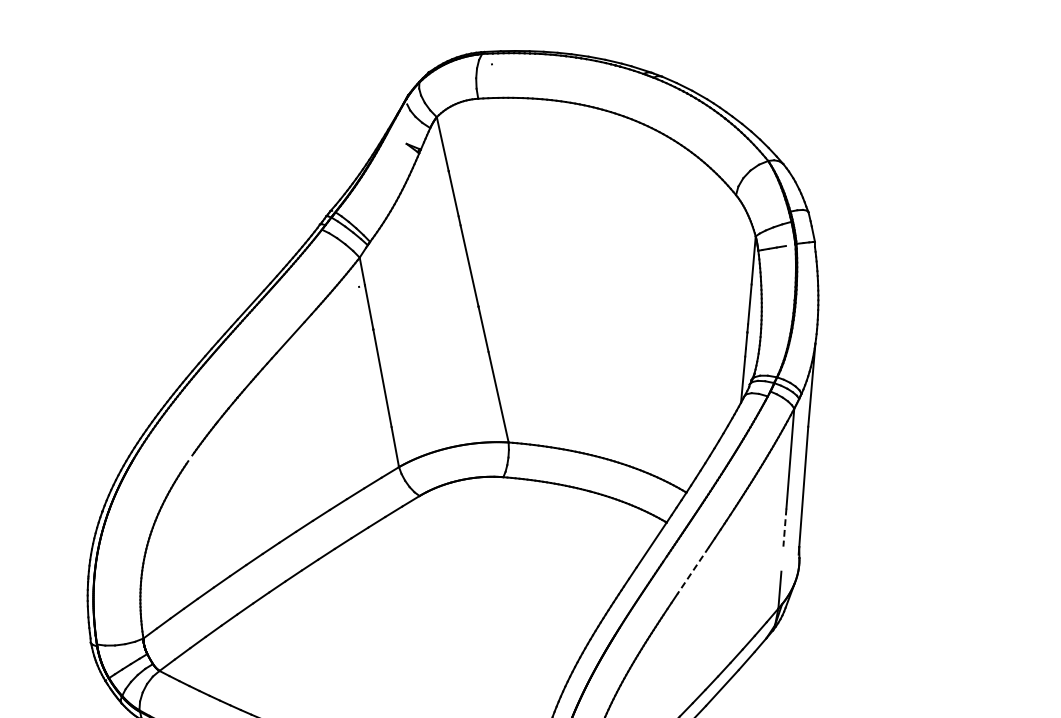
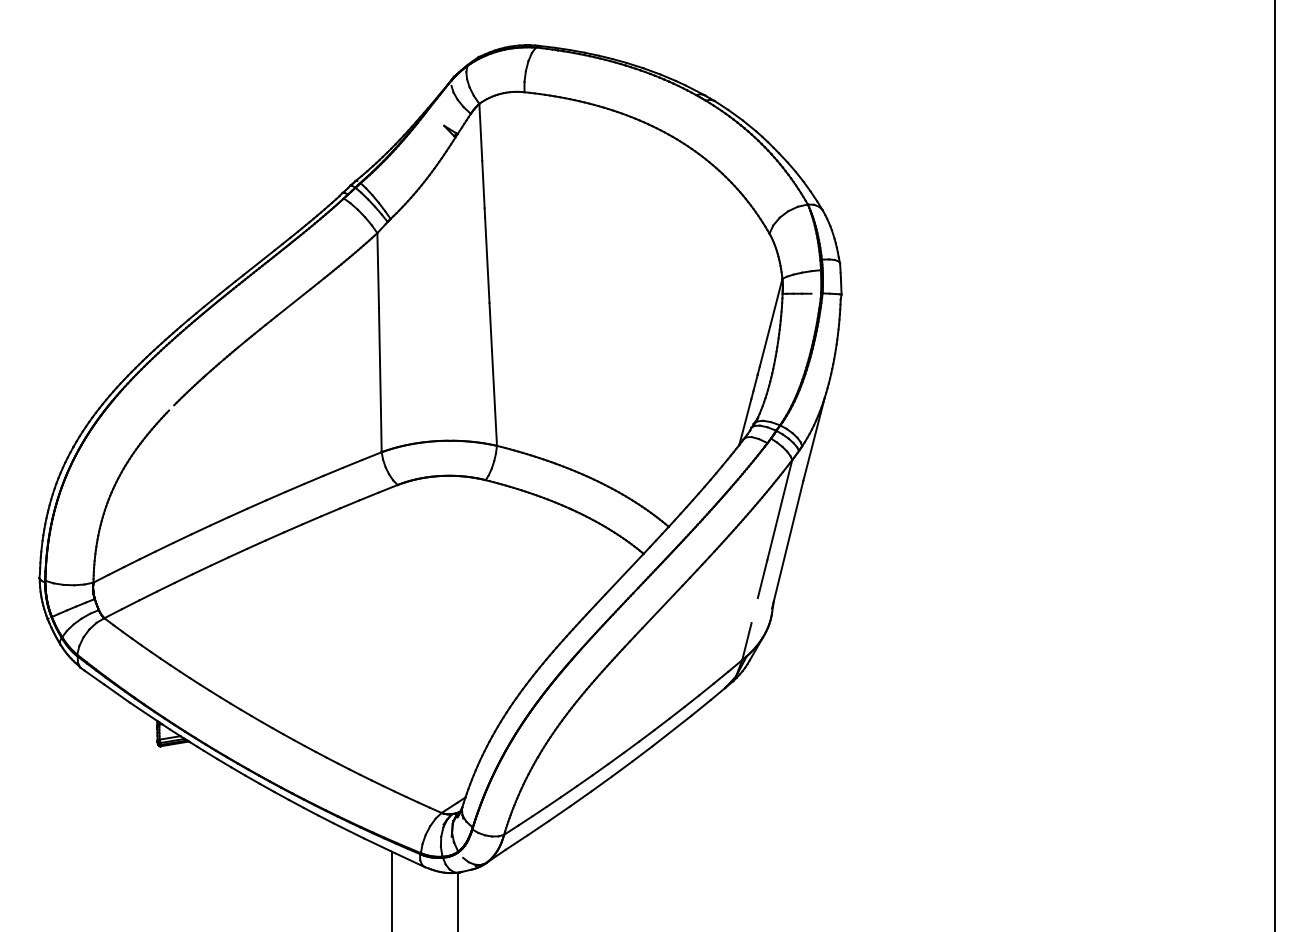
line: (784, 528) -> (762, 579), dashed -> solid
line: (693, 571) -> (662, 607), dashed -> solid

